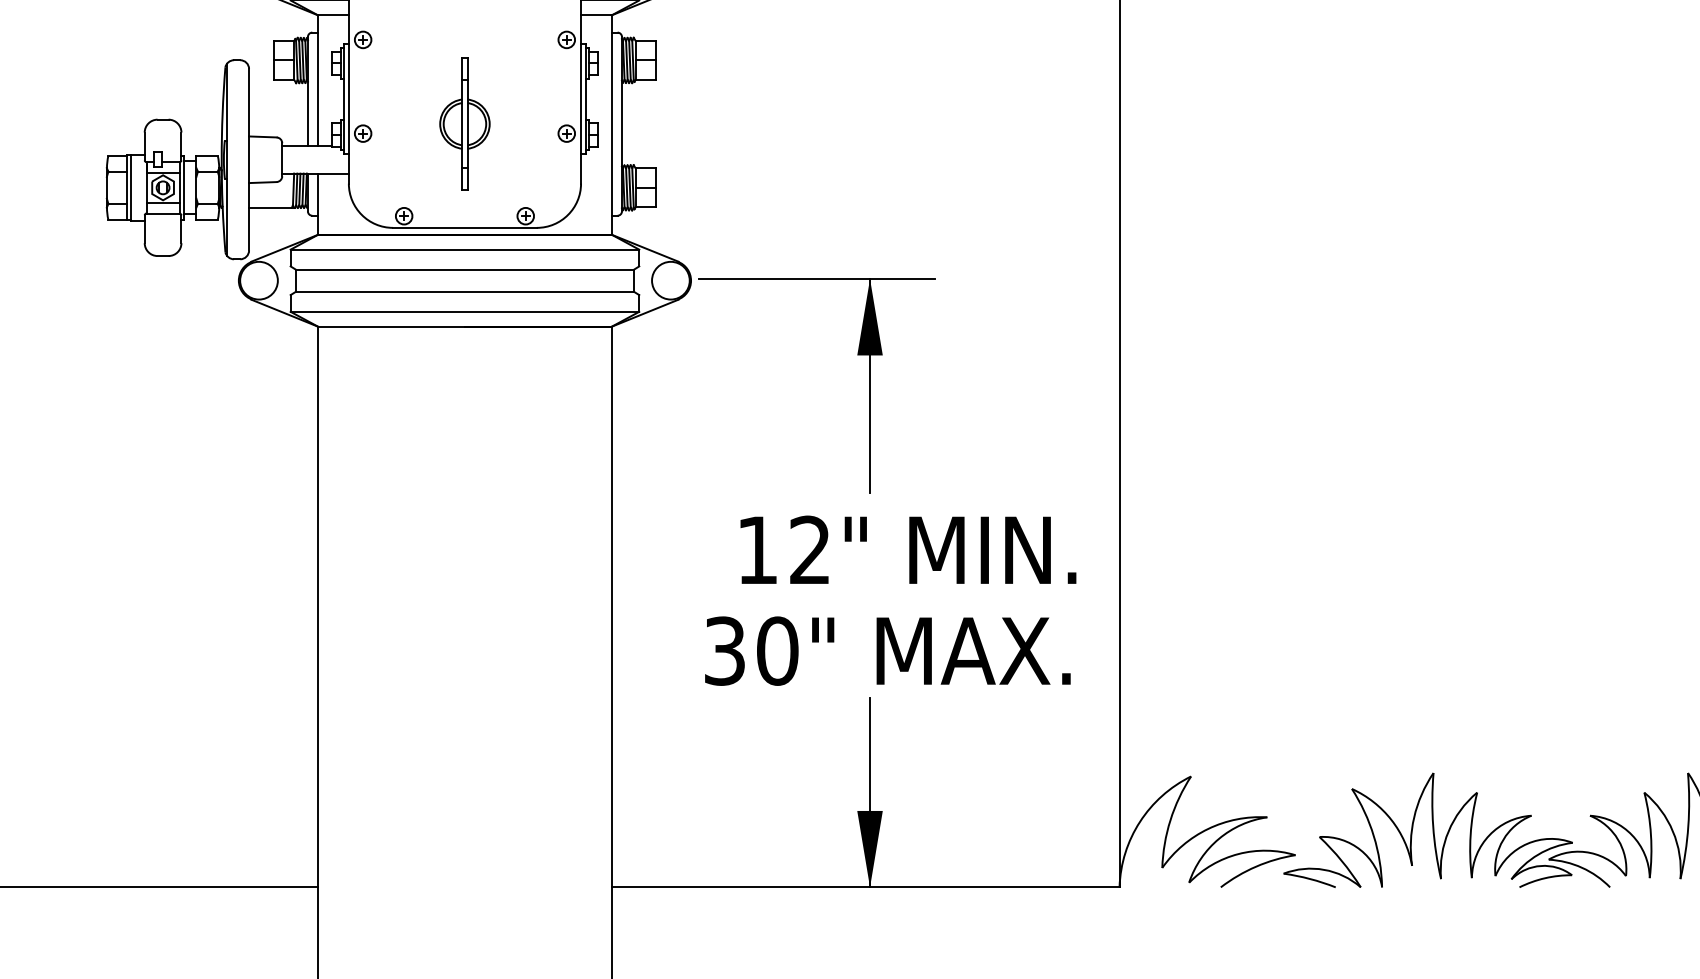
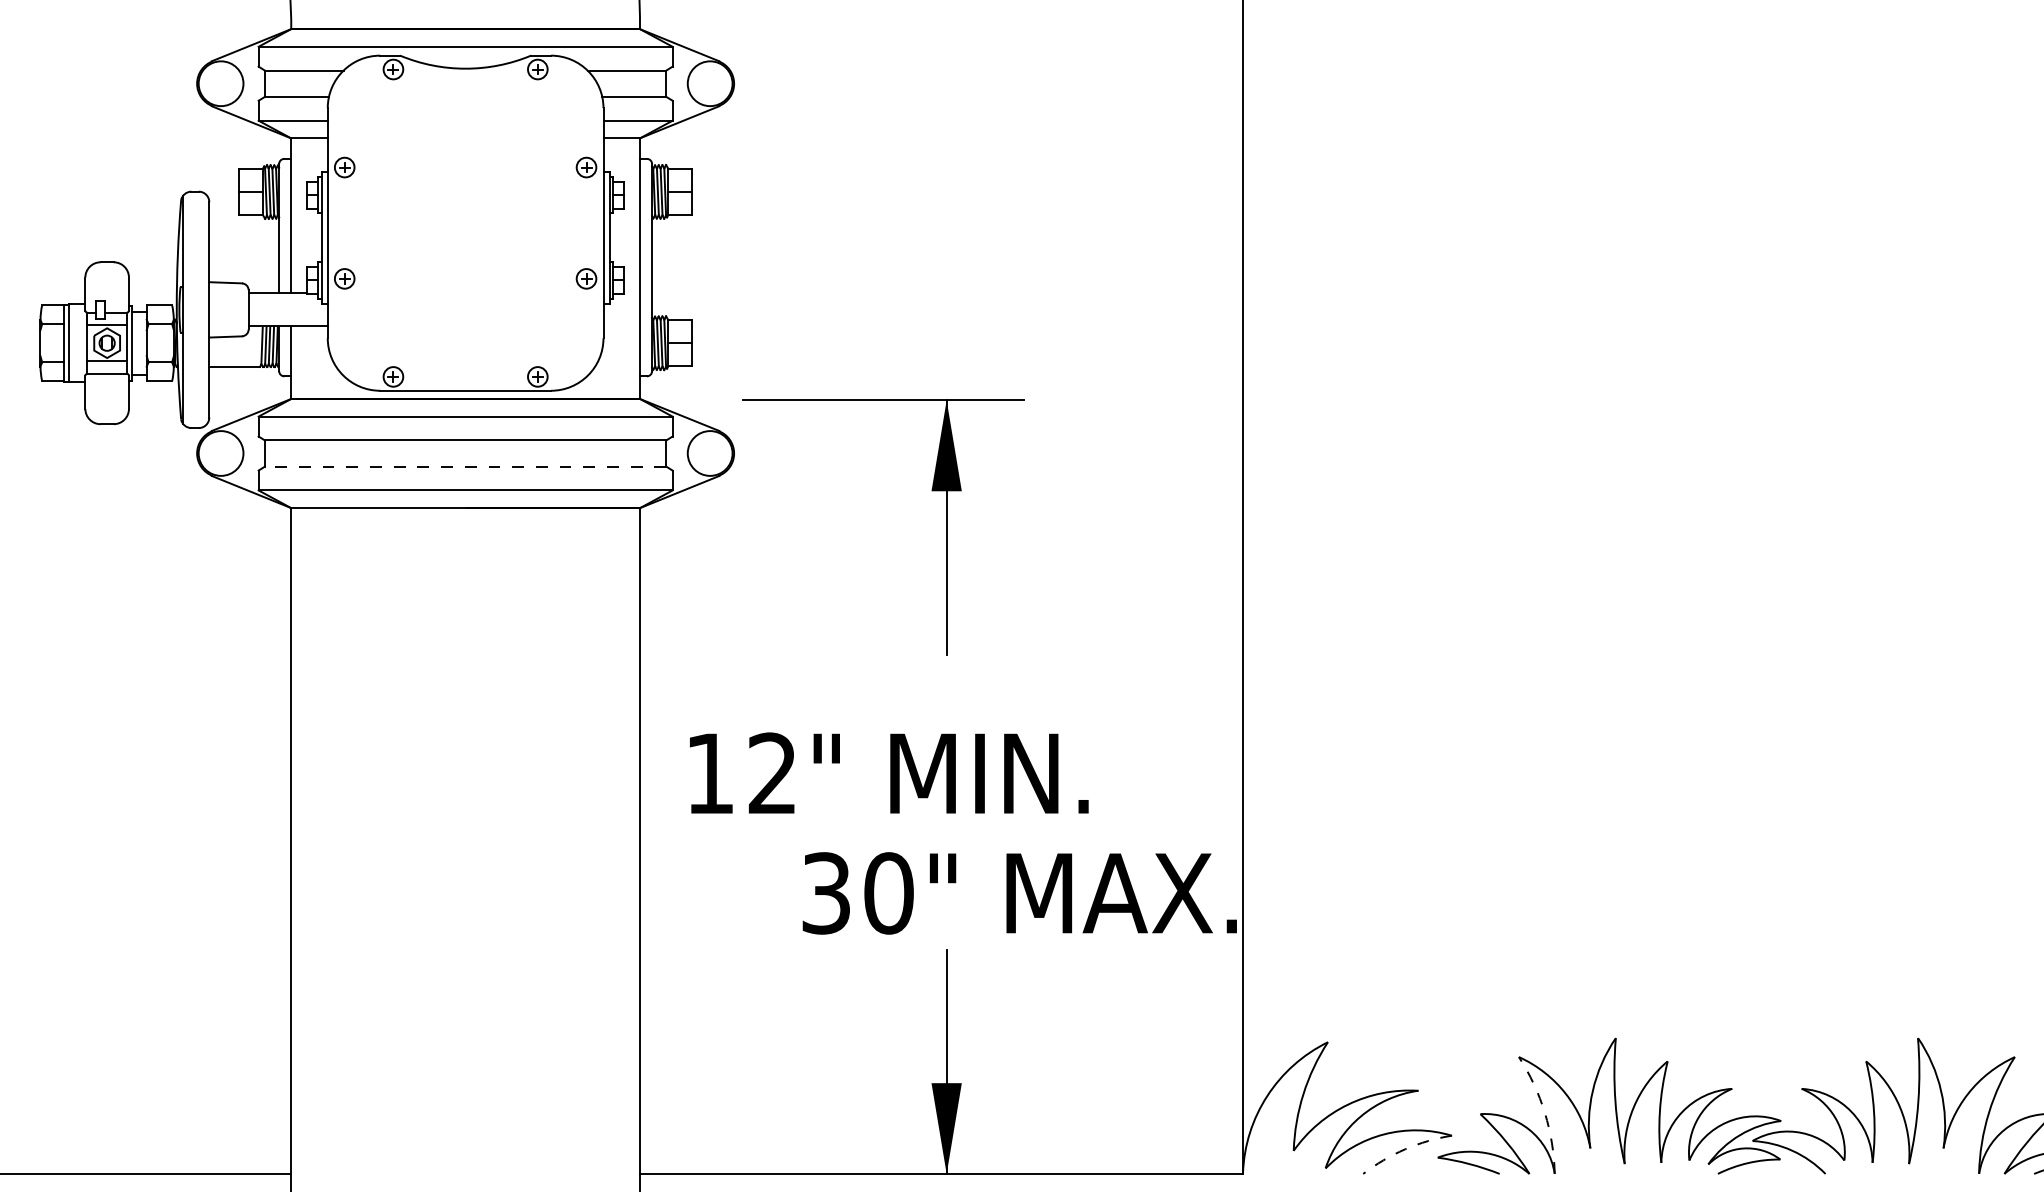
part: (464, 124) -> (465, 267), removed
line: (464, 291) -> (465, 466), solid -> dashed
part: (857, 355) -> (931, 491), moved
text: (908, 549) -> (889, 772), moved
text: (887, 651) -> (1019, 893), moved
arc: (1373, 836) -> (1544, 1113), solid -> dashed
arc: (1256, 866) -> (1405, 1149), solid -> dashed

